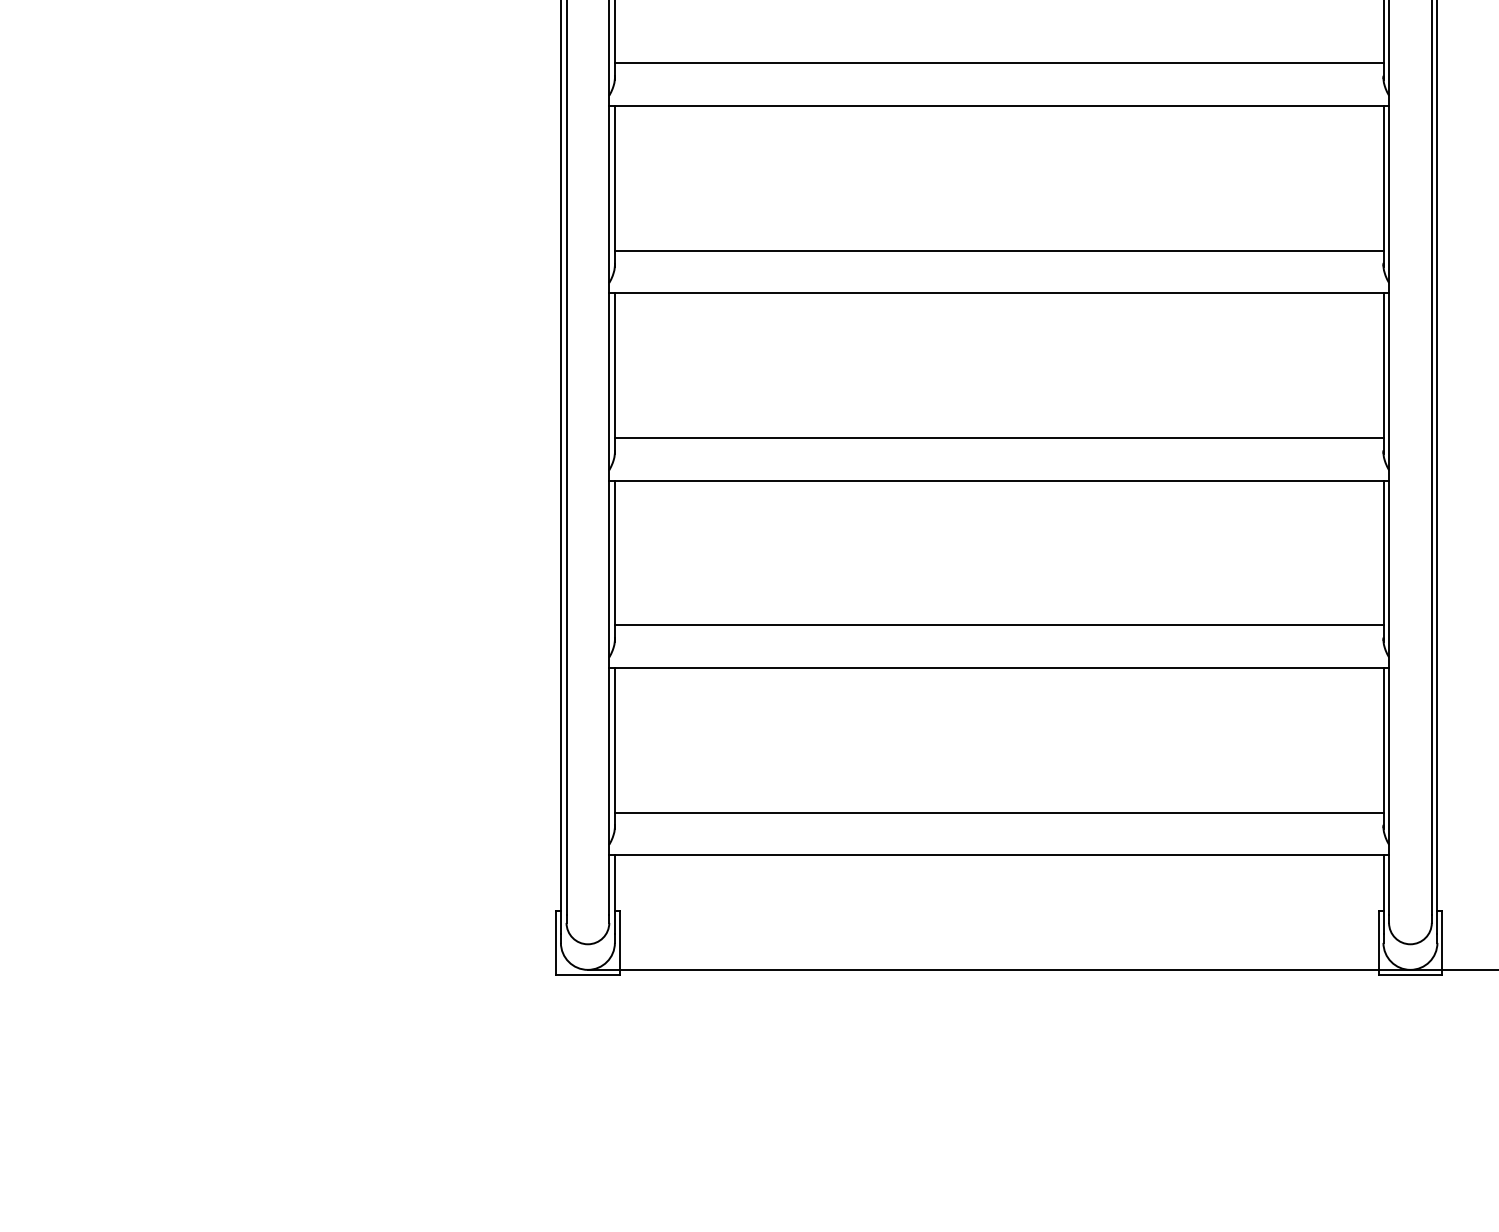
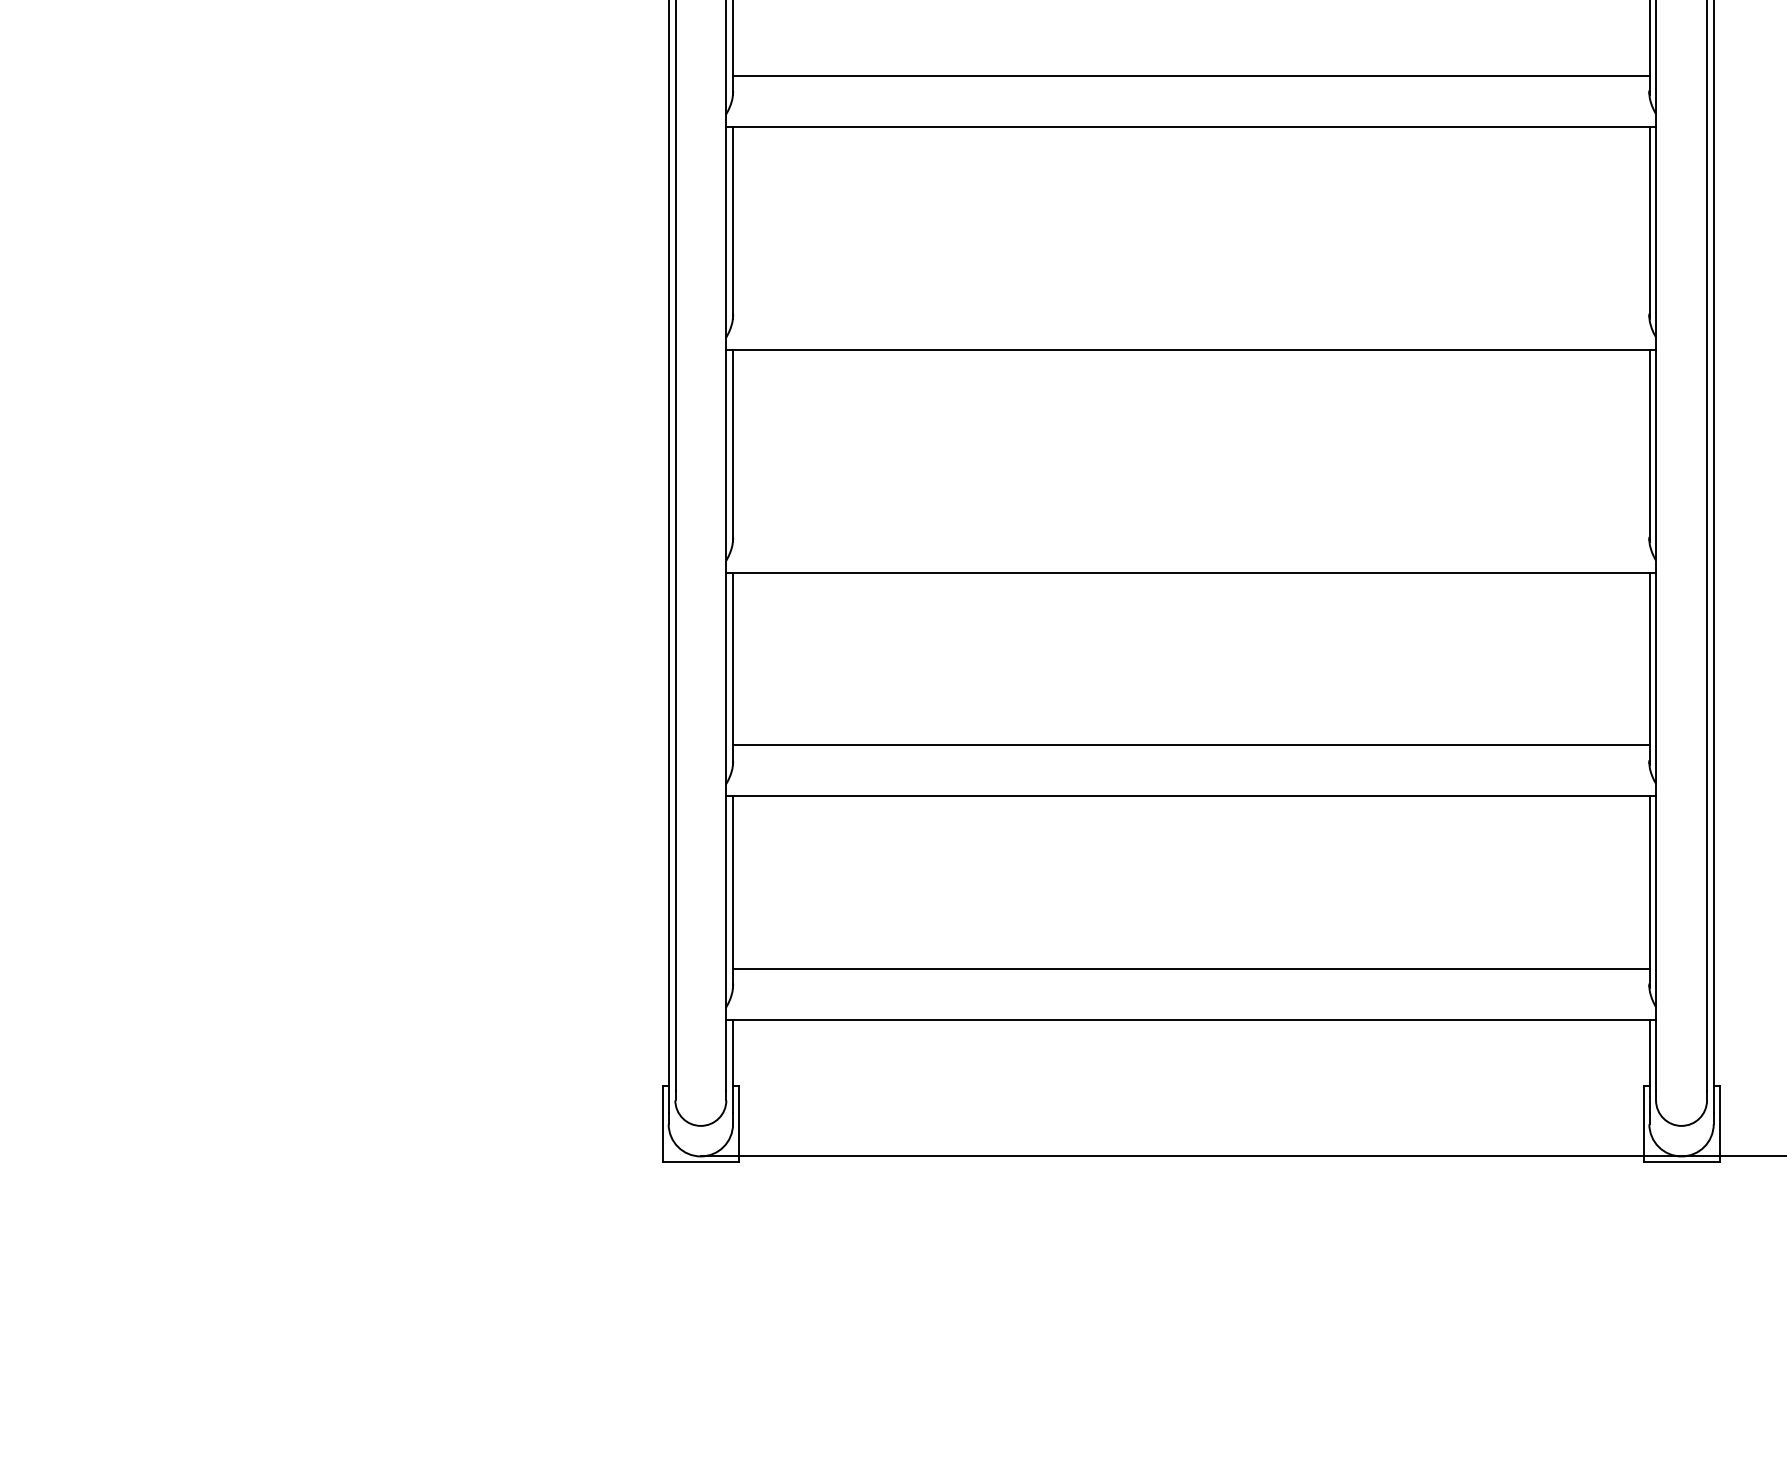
line: (998, 250) -> (1190, 298), removed
line: (998, 437) -> (1190, 521), removed

